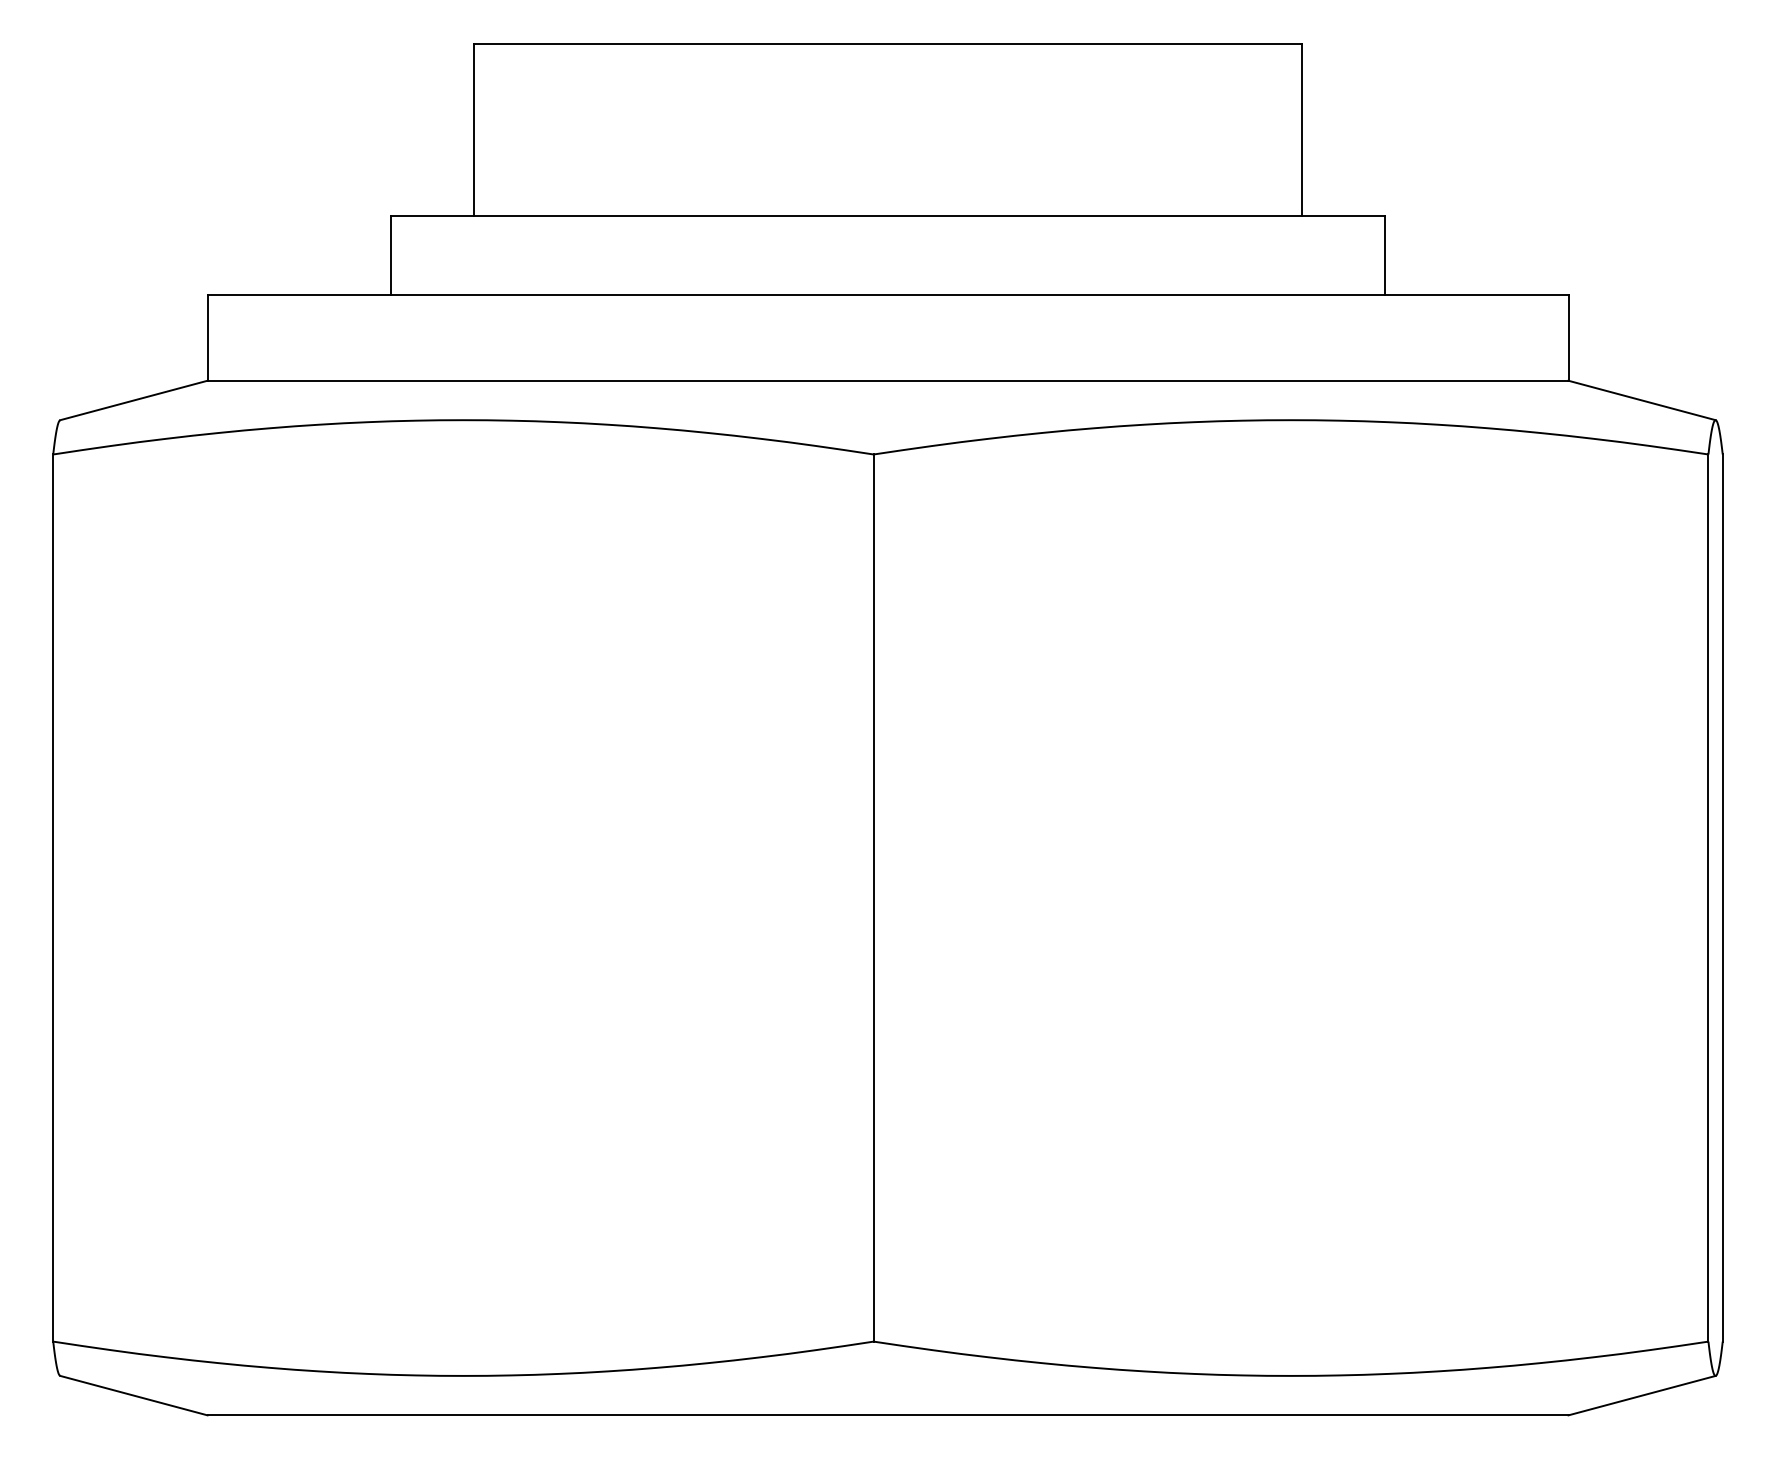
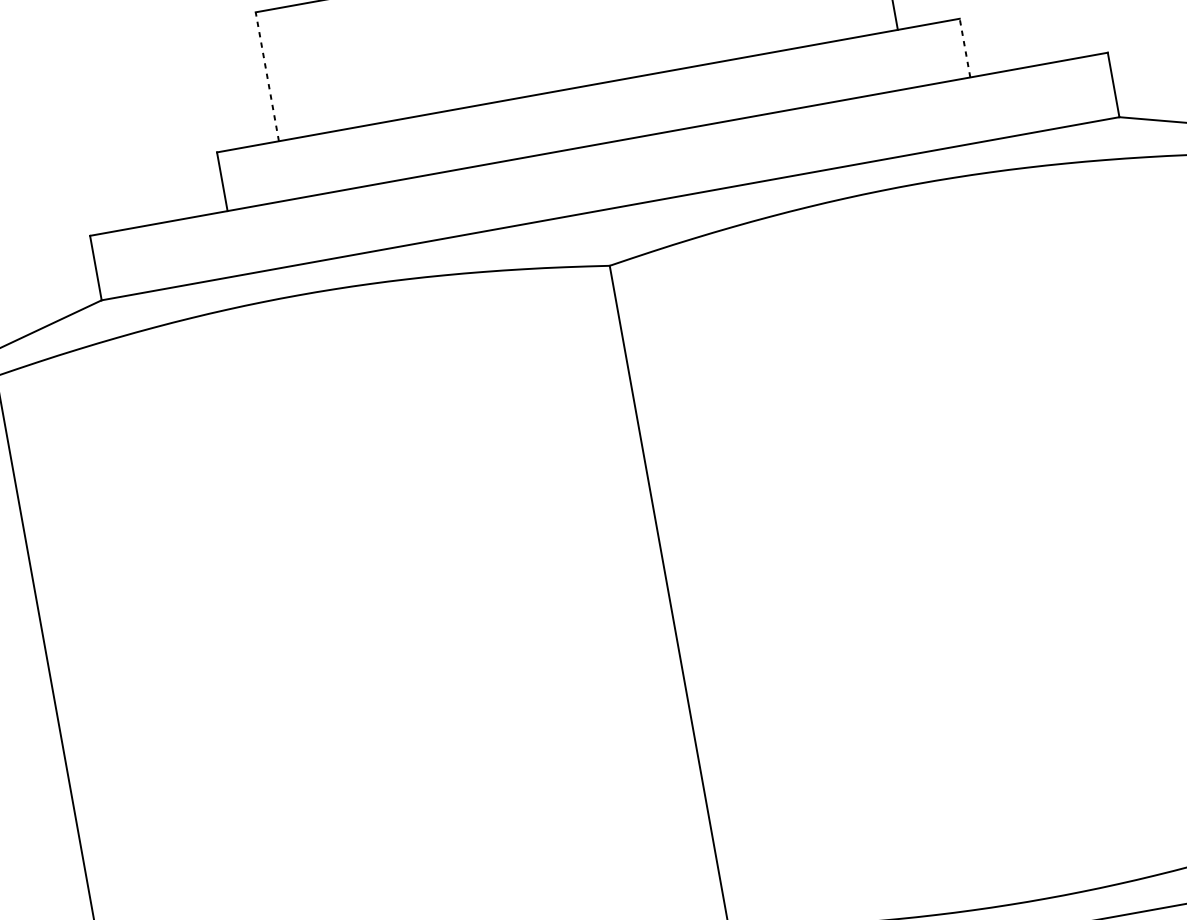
line: (474, 129) -> (267, 76), solid -> dashed
line: (1384, 254) -> (964, 47), solid -> dashed

